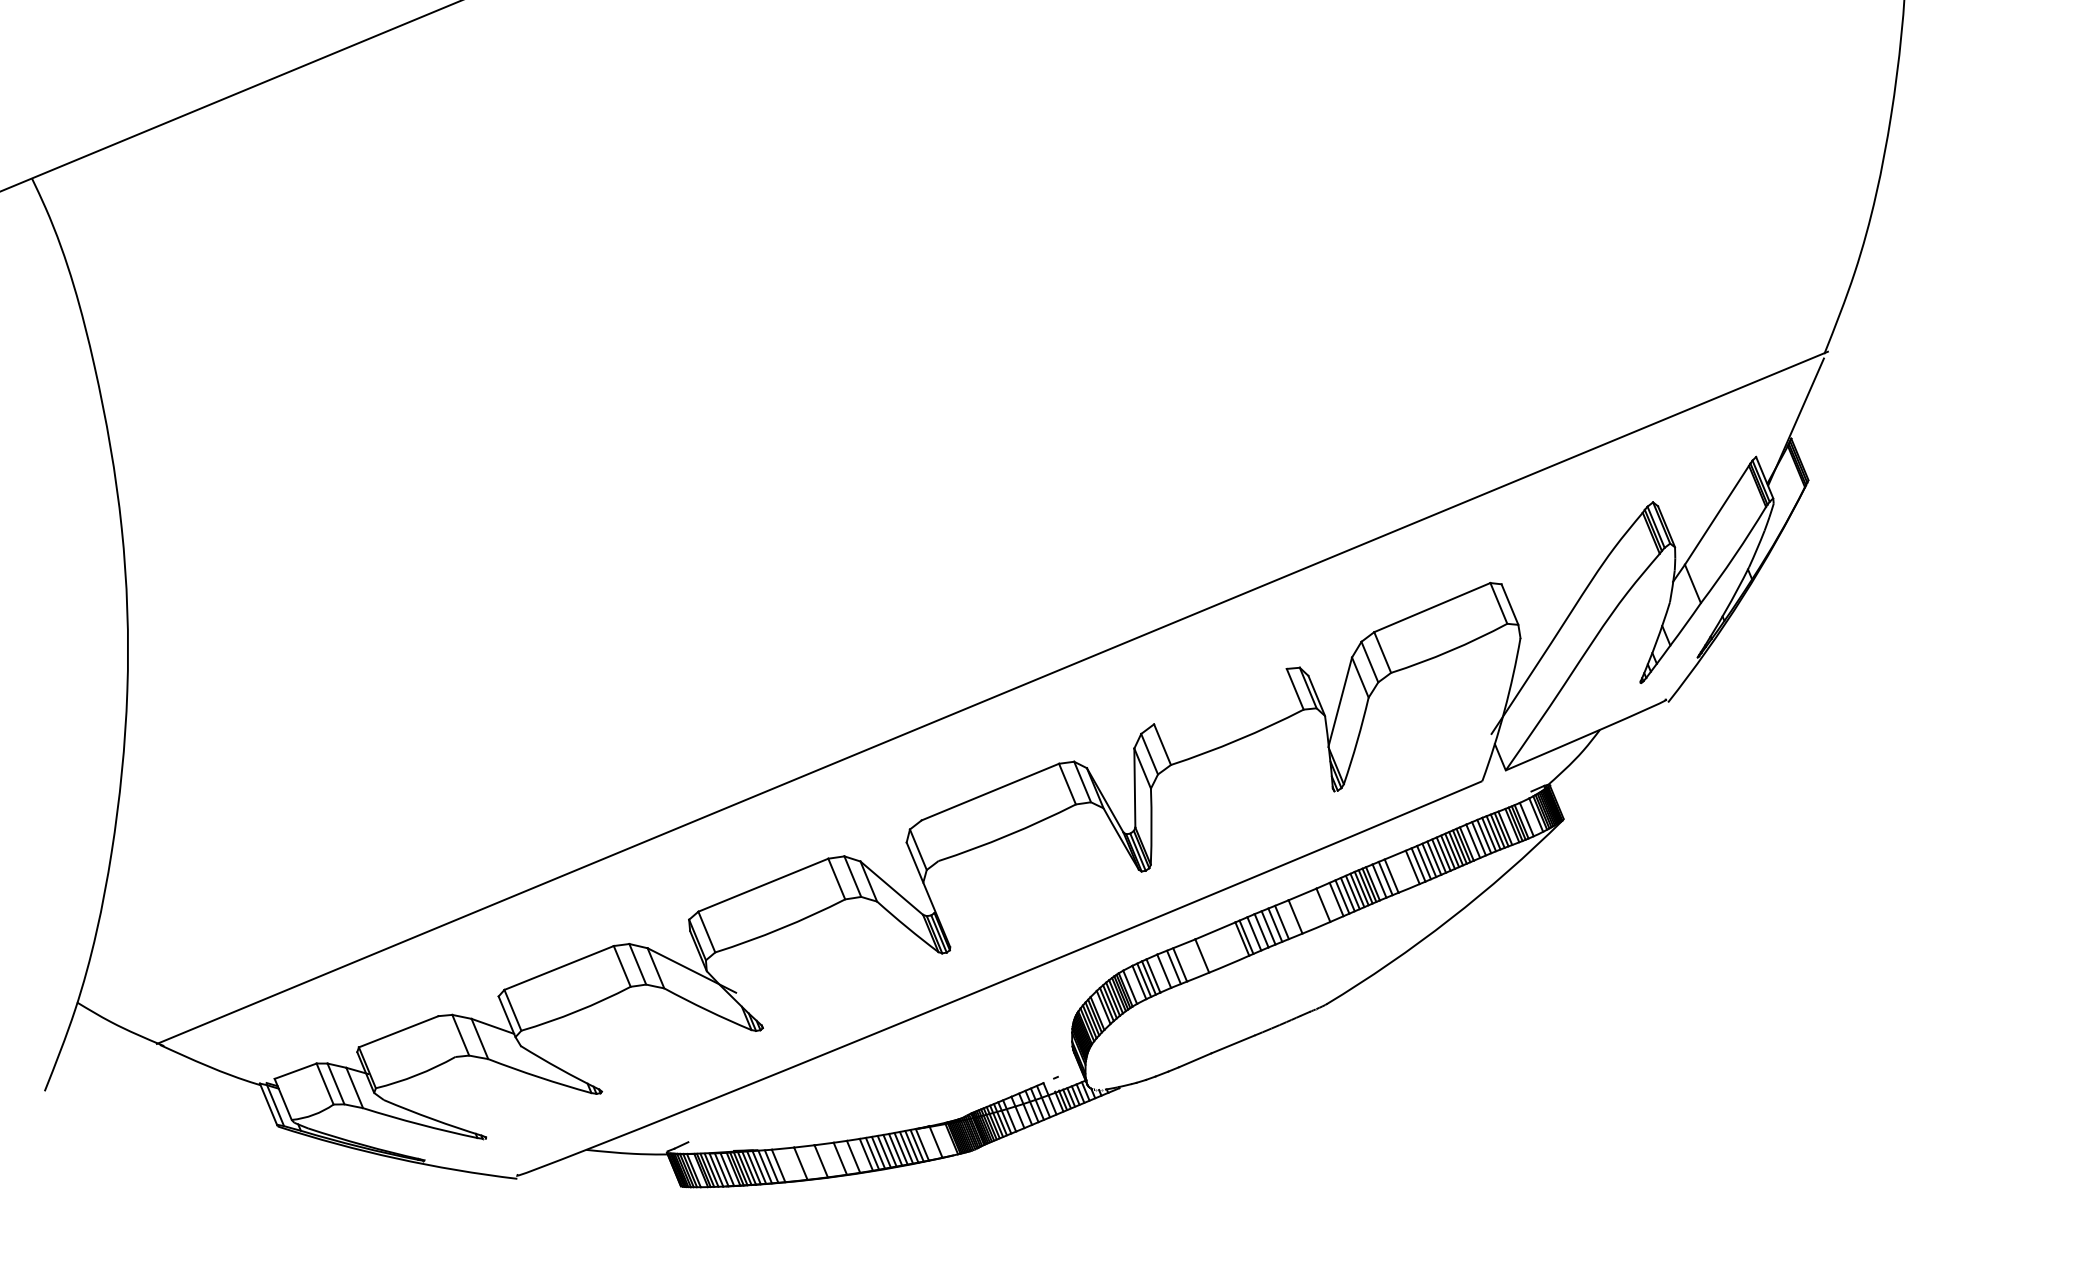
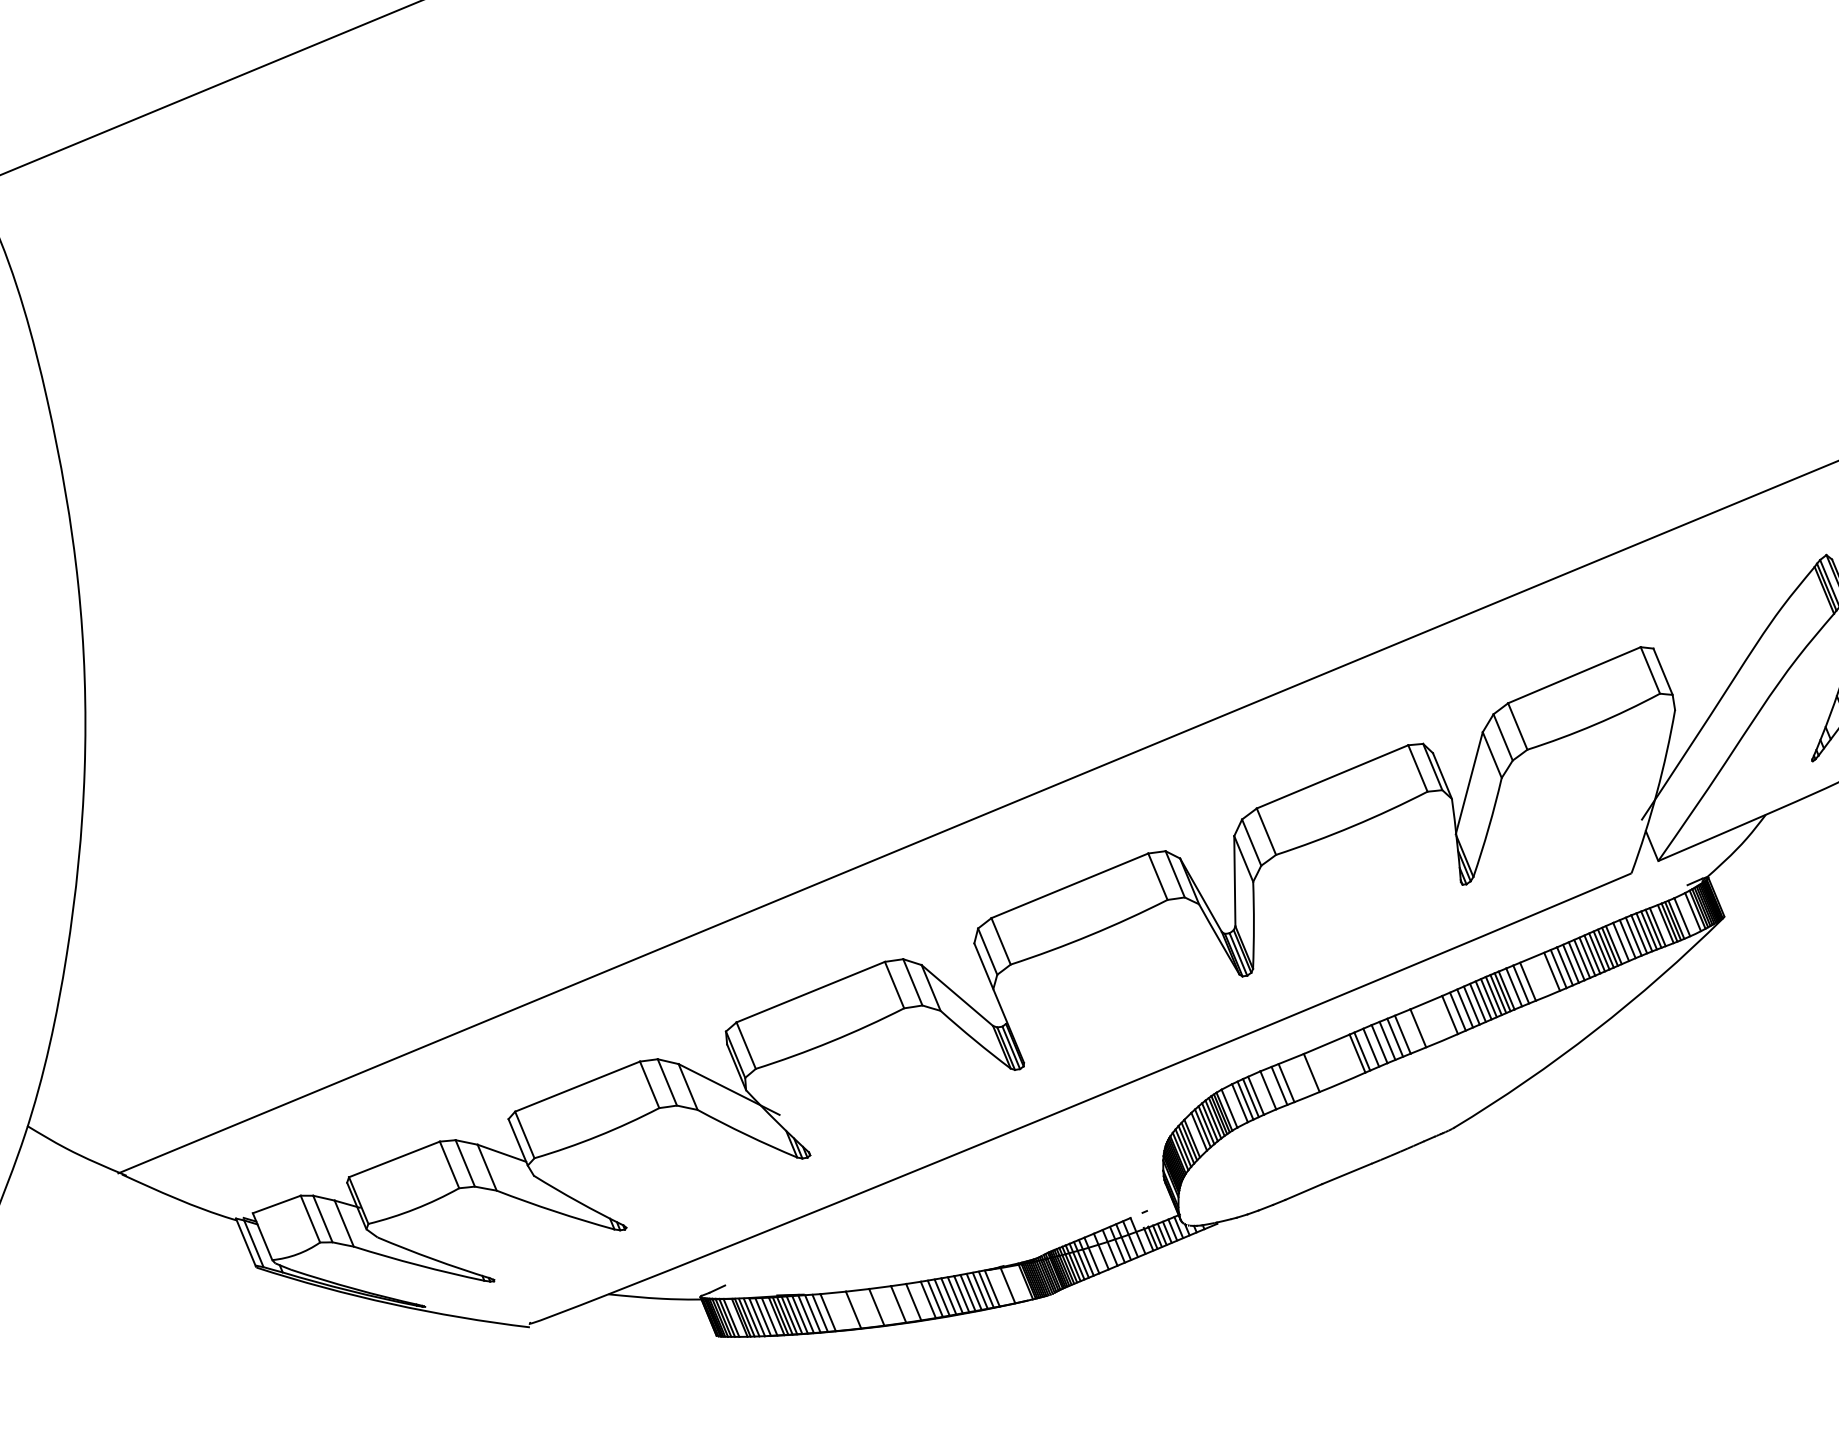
line: (1220, 696) -> (1332, 776), added
line: (929, 840) -> (1000, 941), added
line: (1330, 901) -> (1458, 1010), added
line: (446, 1036) -> (449, 1164), added

